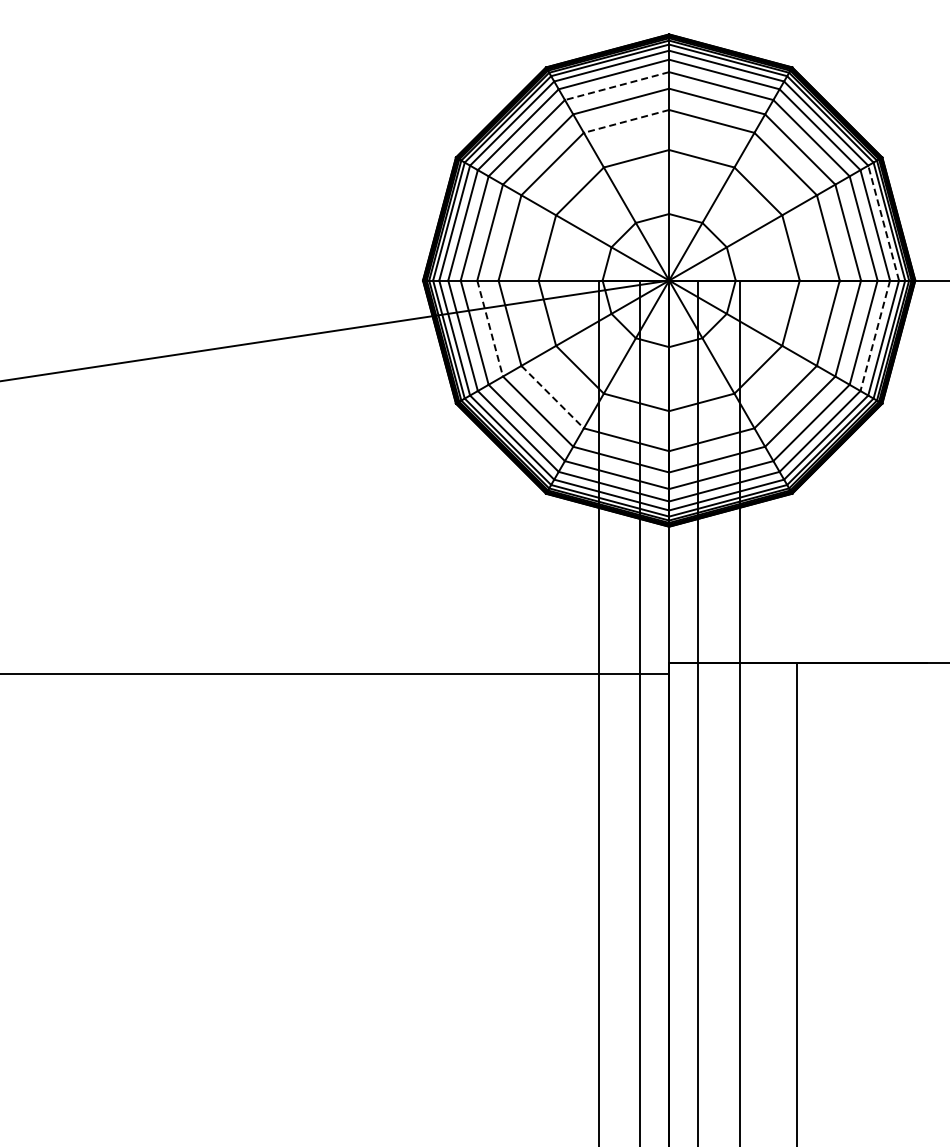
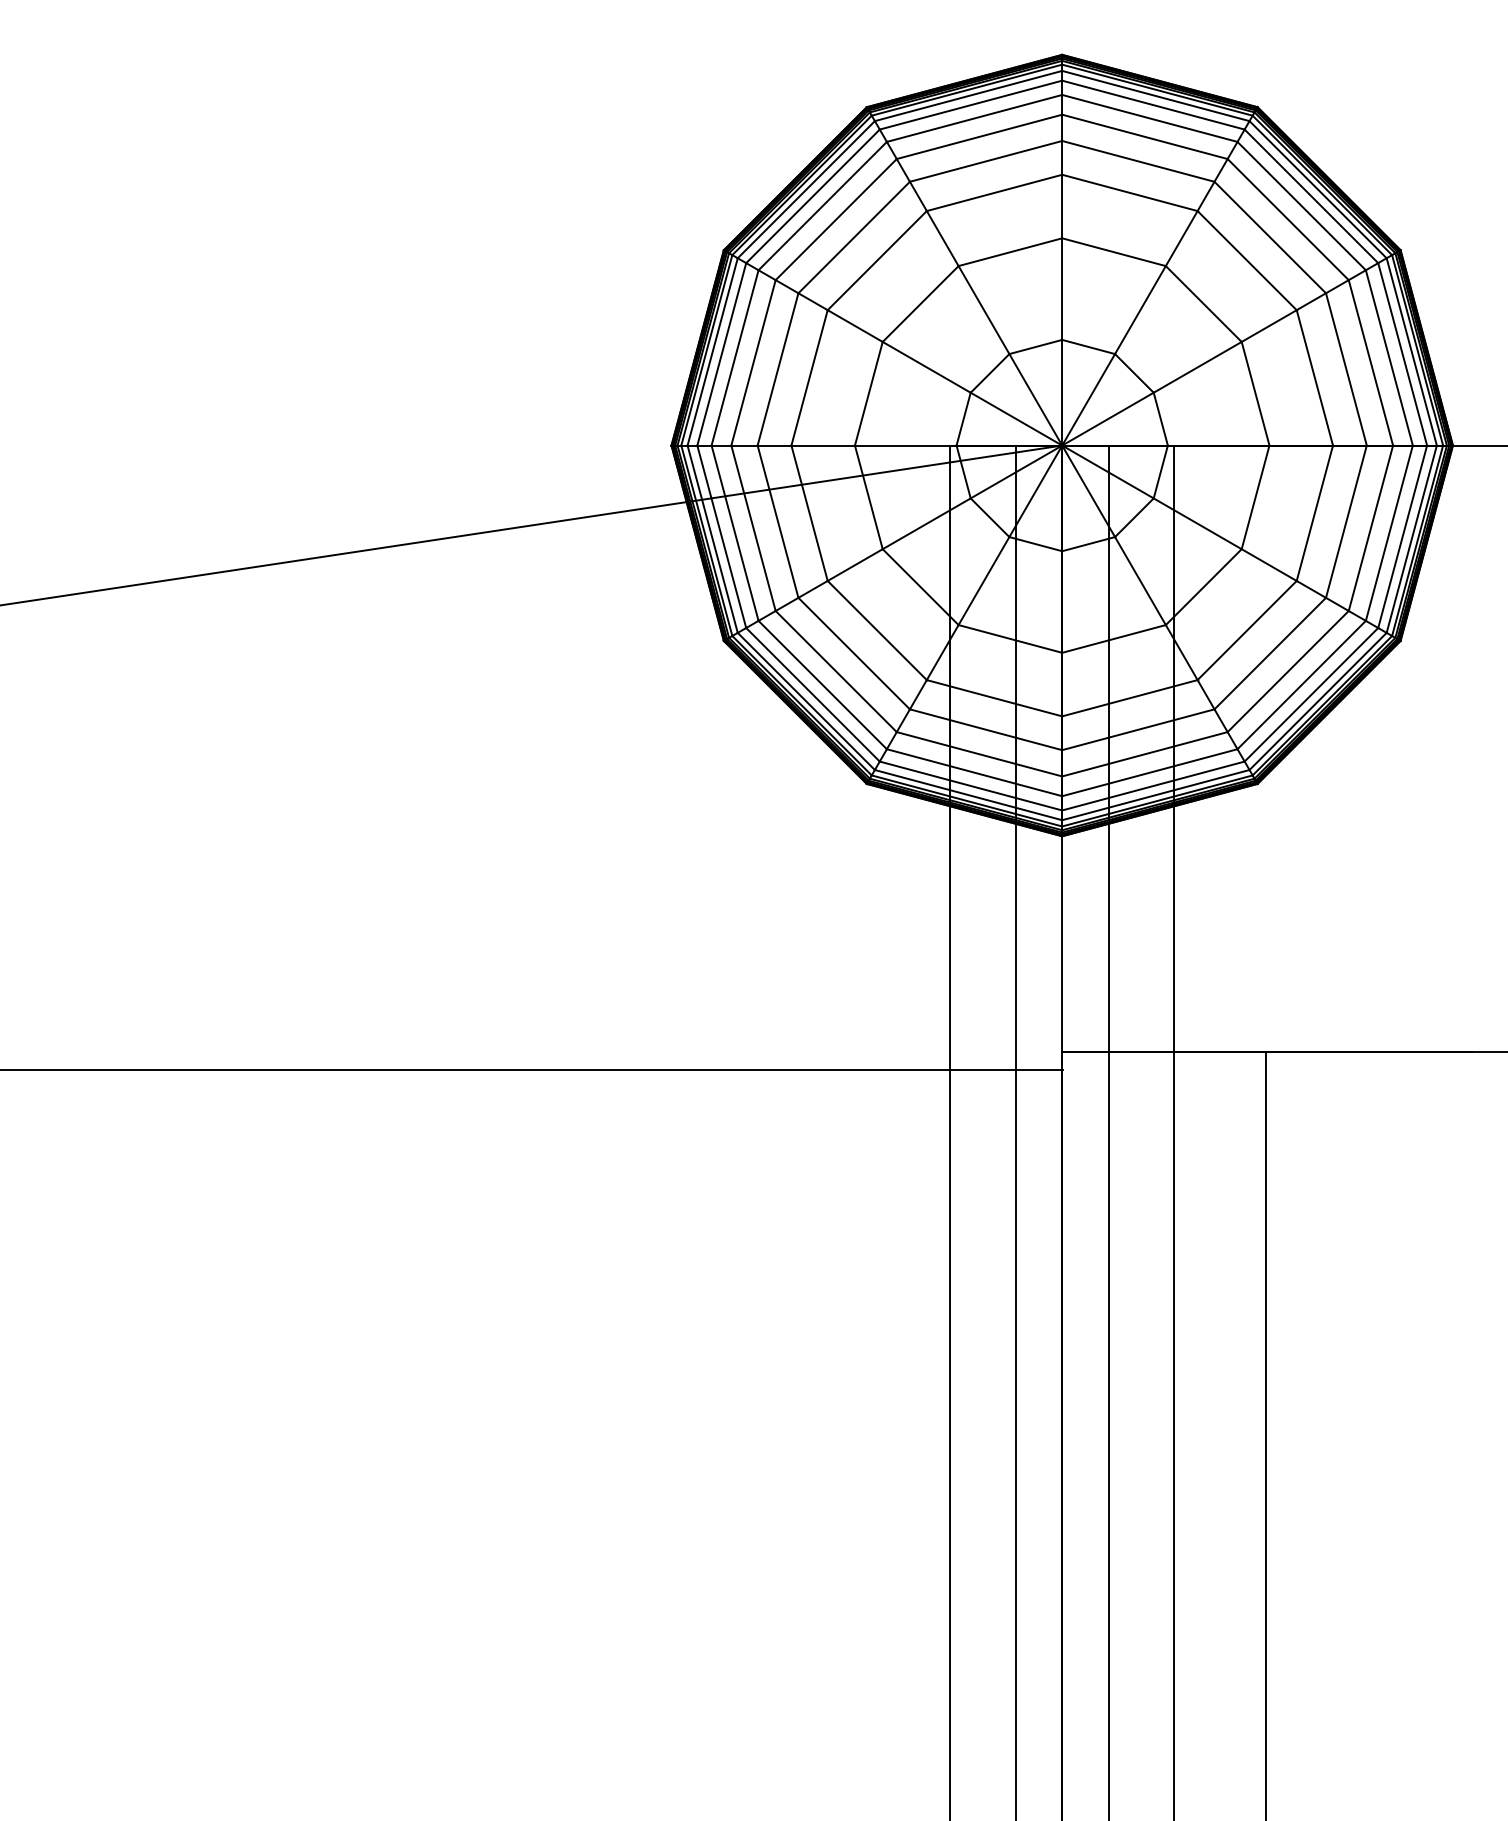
line: (617, 86) -> (980, 137), dashed -> solid
line: (626, 121) -> (994, 193), dashed -> solid
line: (883, 222) -> (1402, 353), dashed -> solid
line: (490, 328) -> (778, 521), dashed -> solid
line: (875, 336) -> (1389, 534), dashed -> solid
line: (553, 397) -> (878, 631), dashed -> solid

